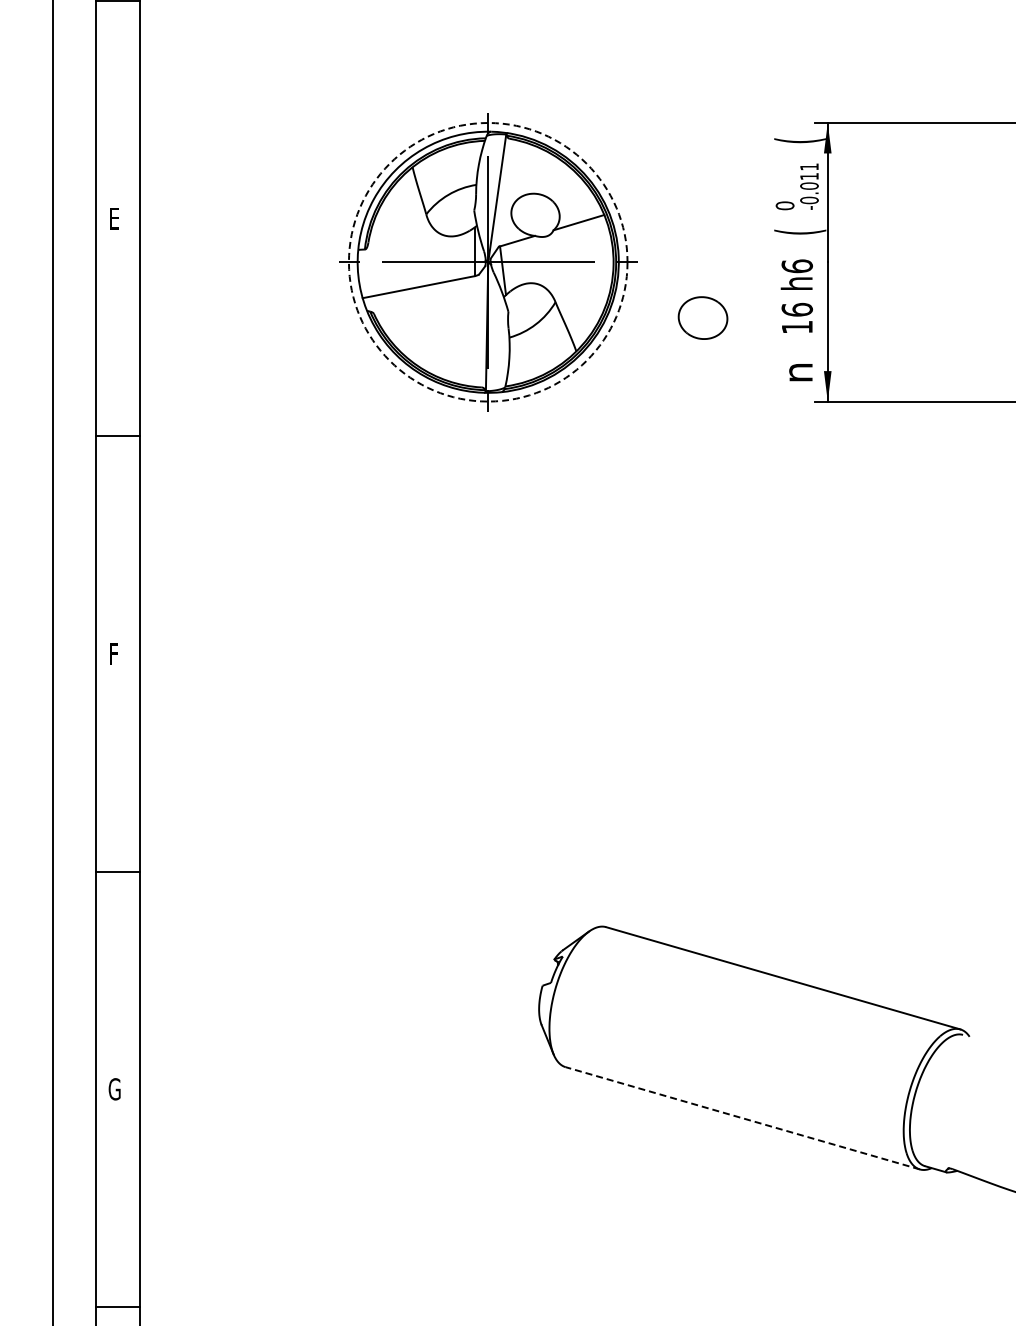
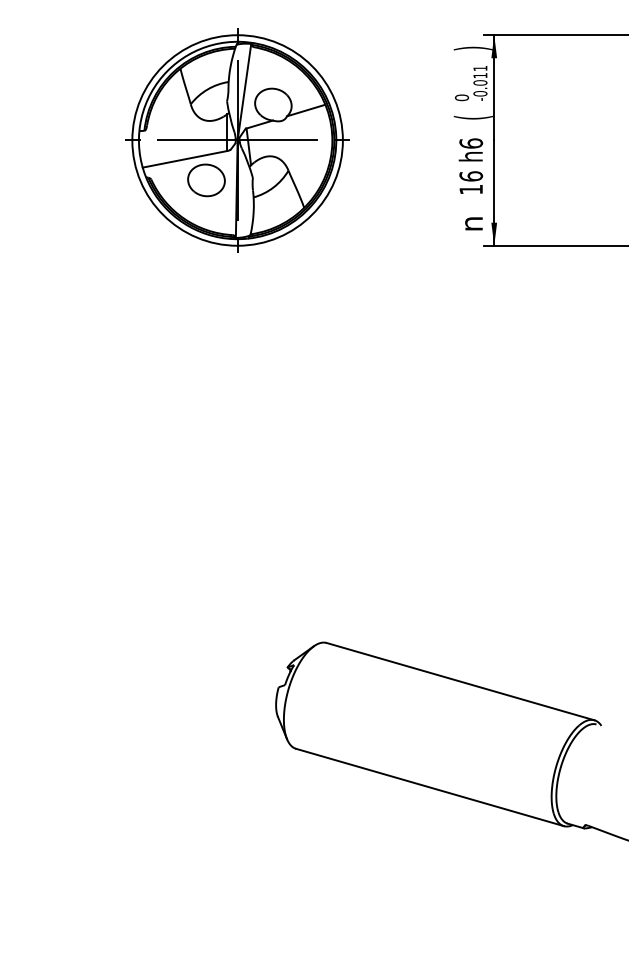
text: (799, 140) -> (472, 48), ( -> )
circle: (487, 262) -> (237, 140), dashed -> solid
part: (702, 317) -> (206, 179), moved
line: (742, 1118) -> (429, 787), dashed -> solid

